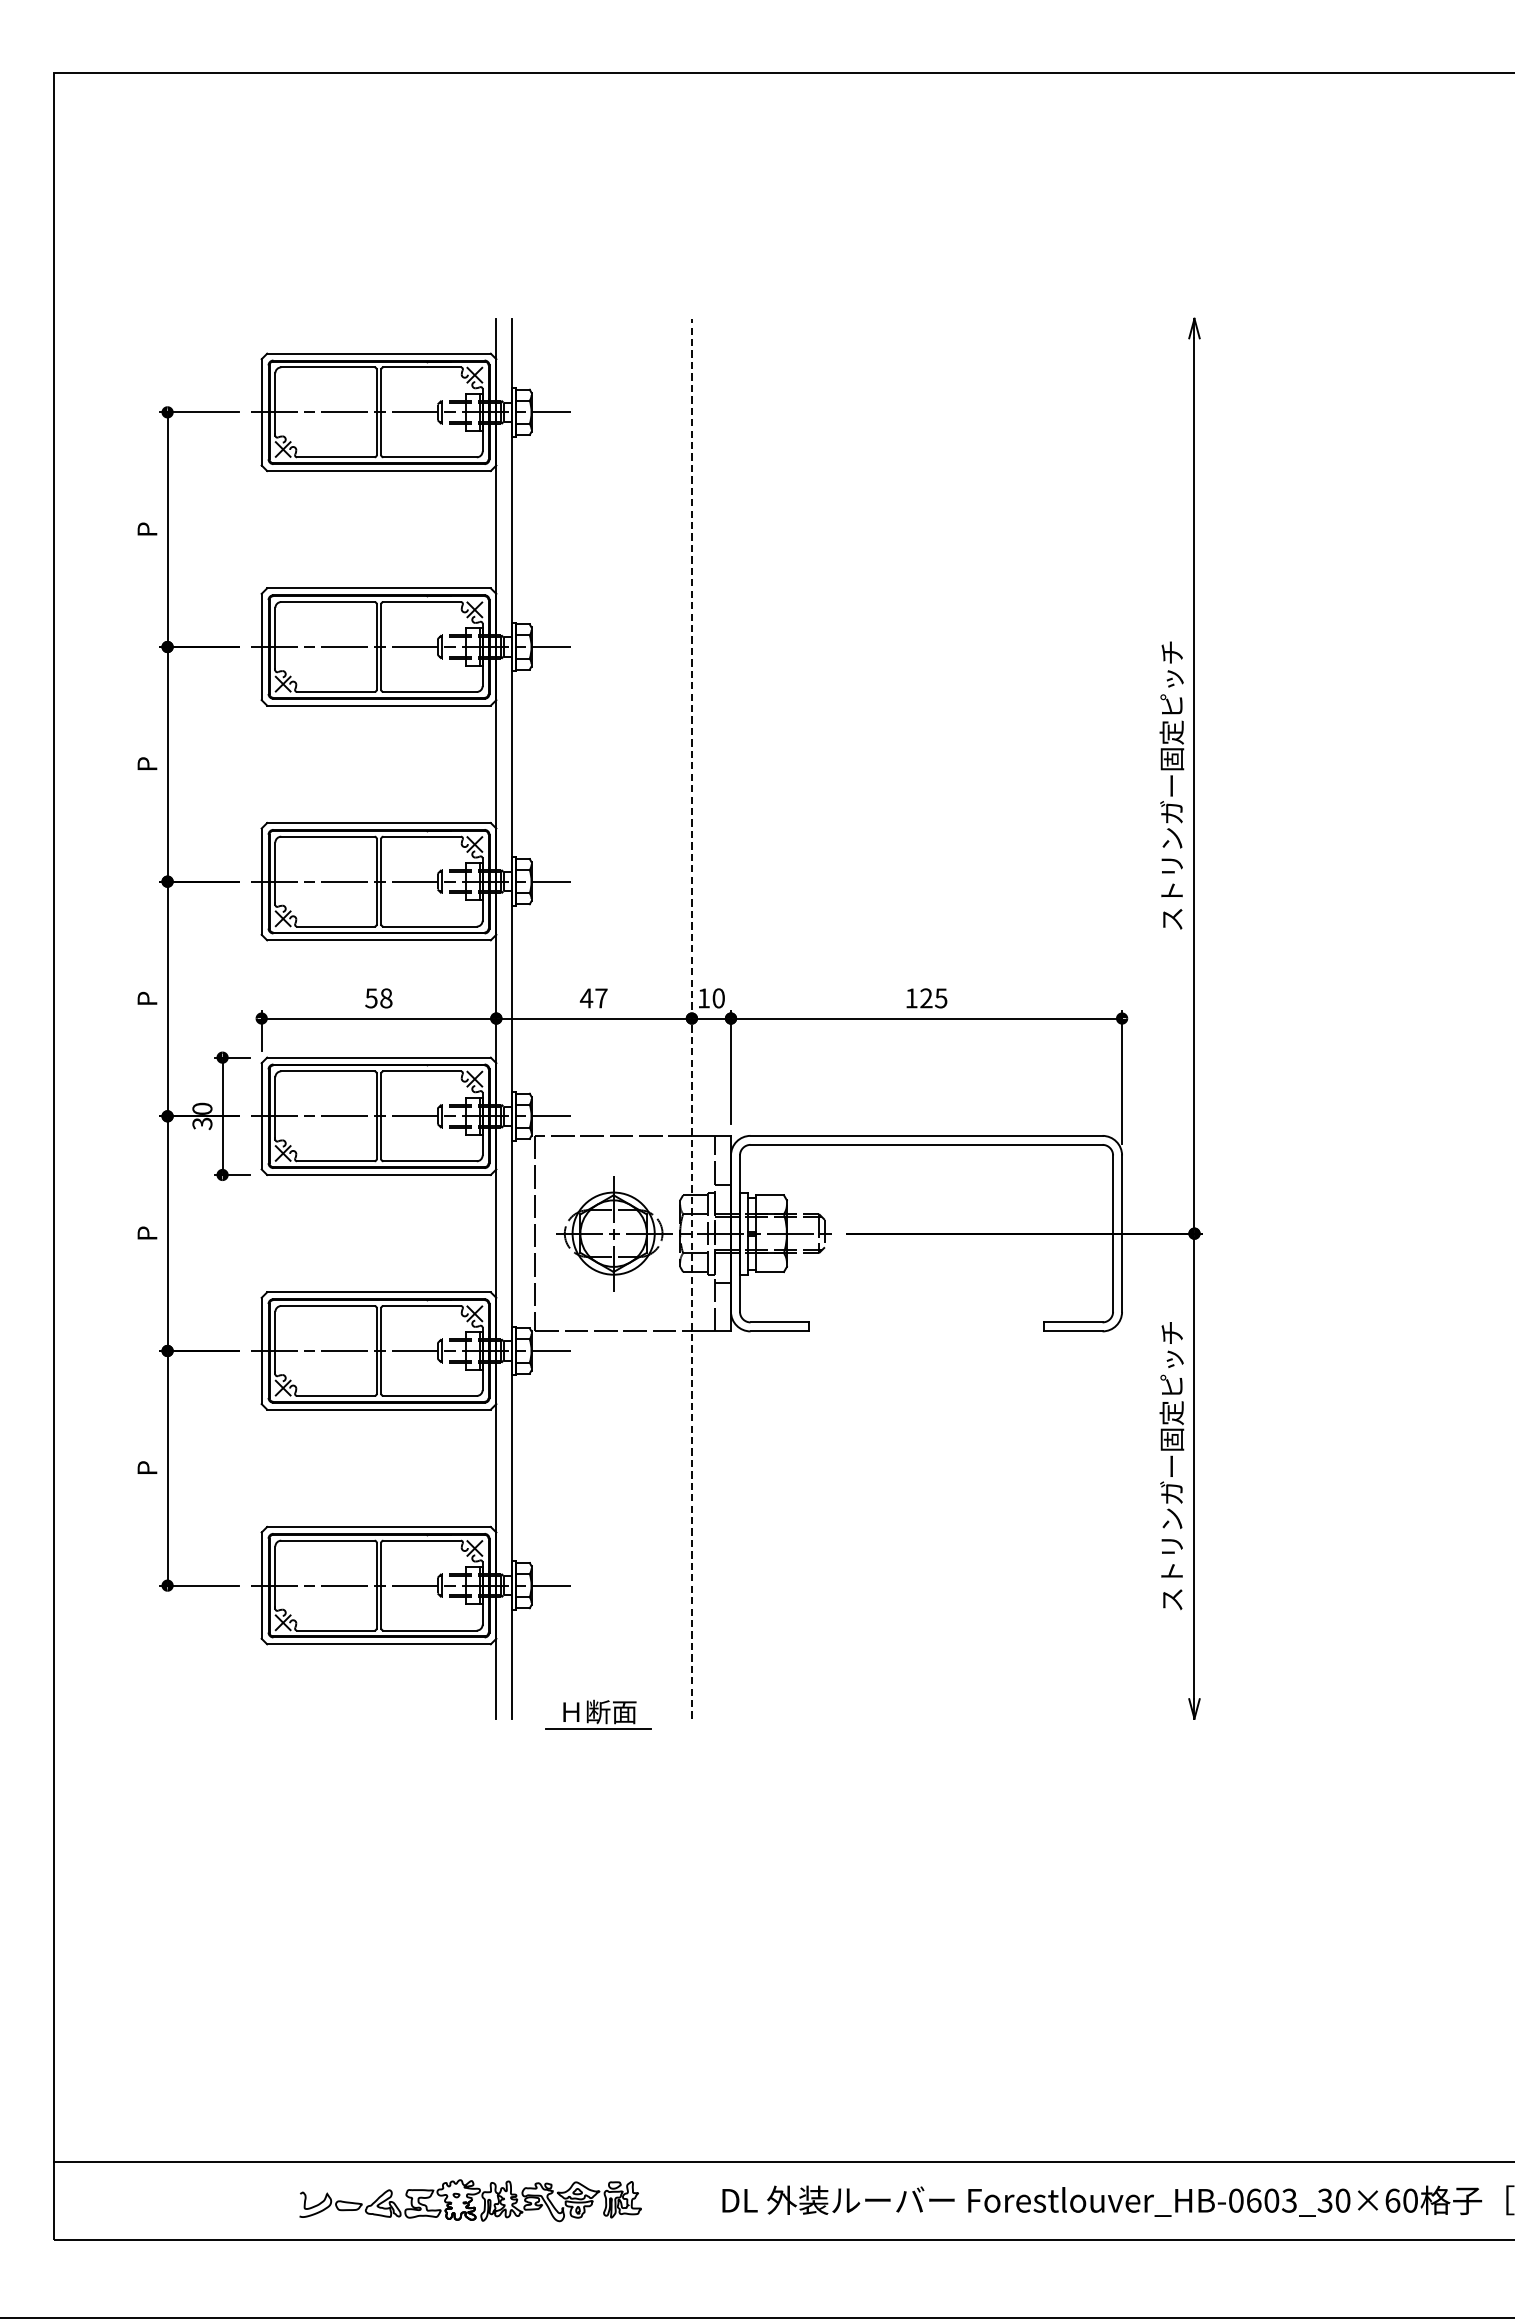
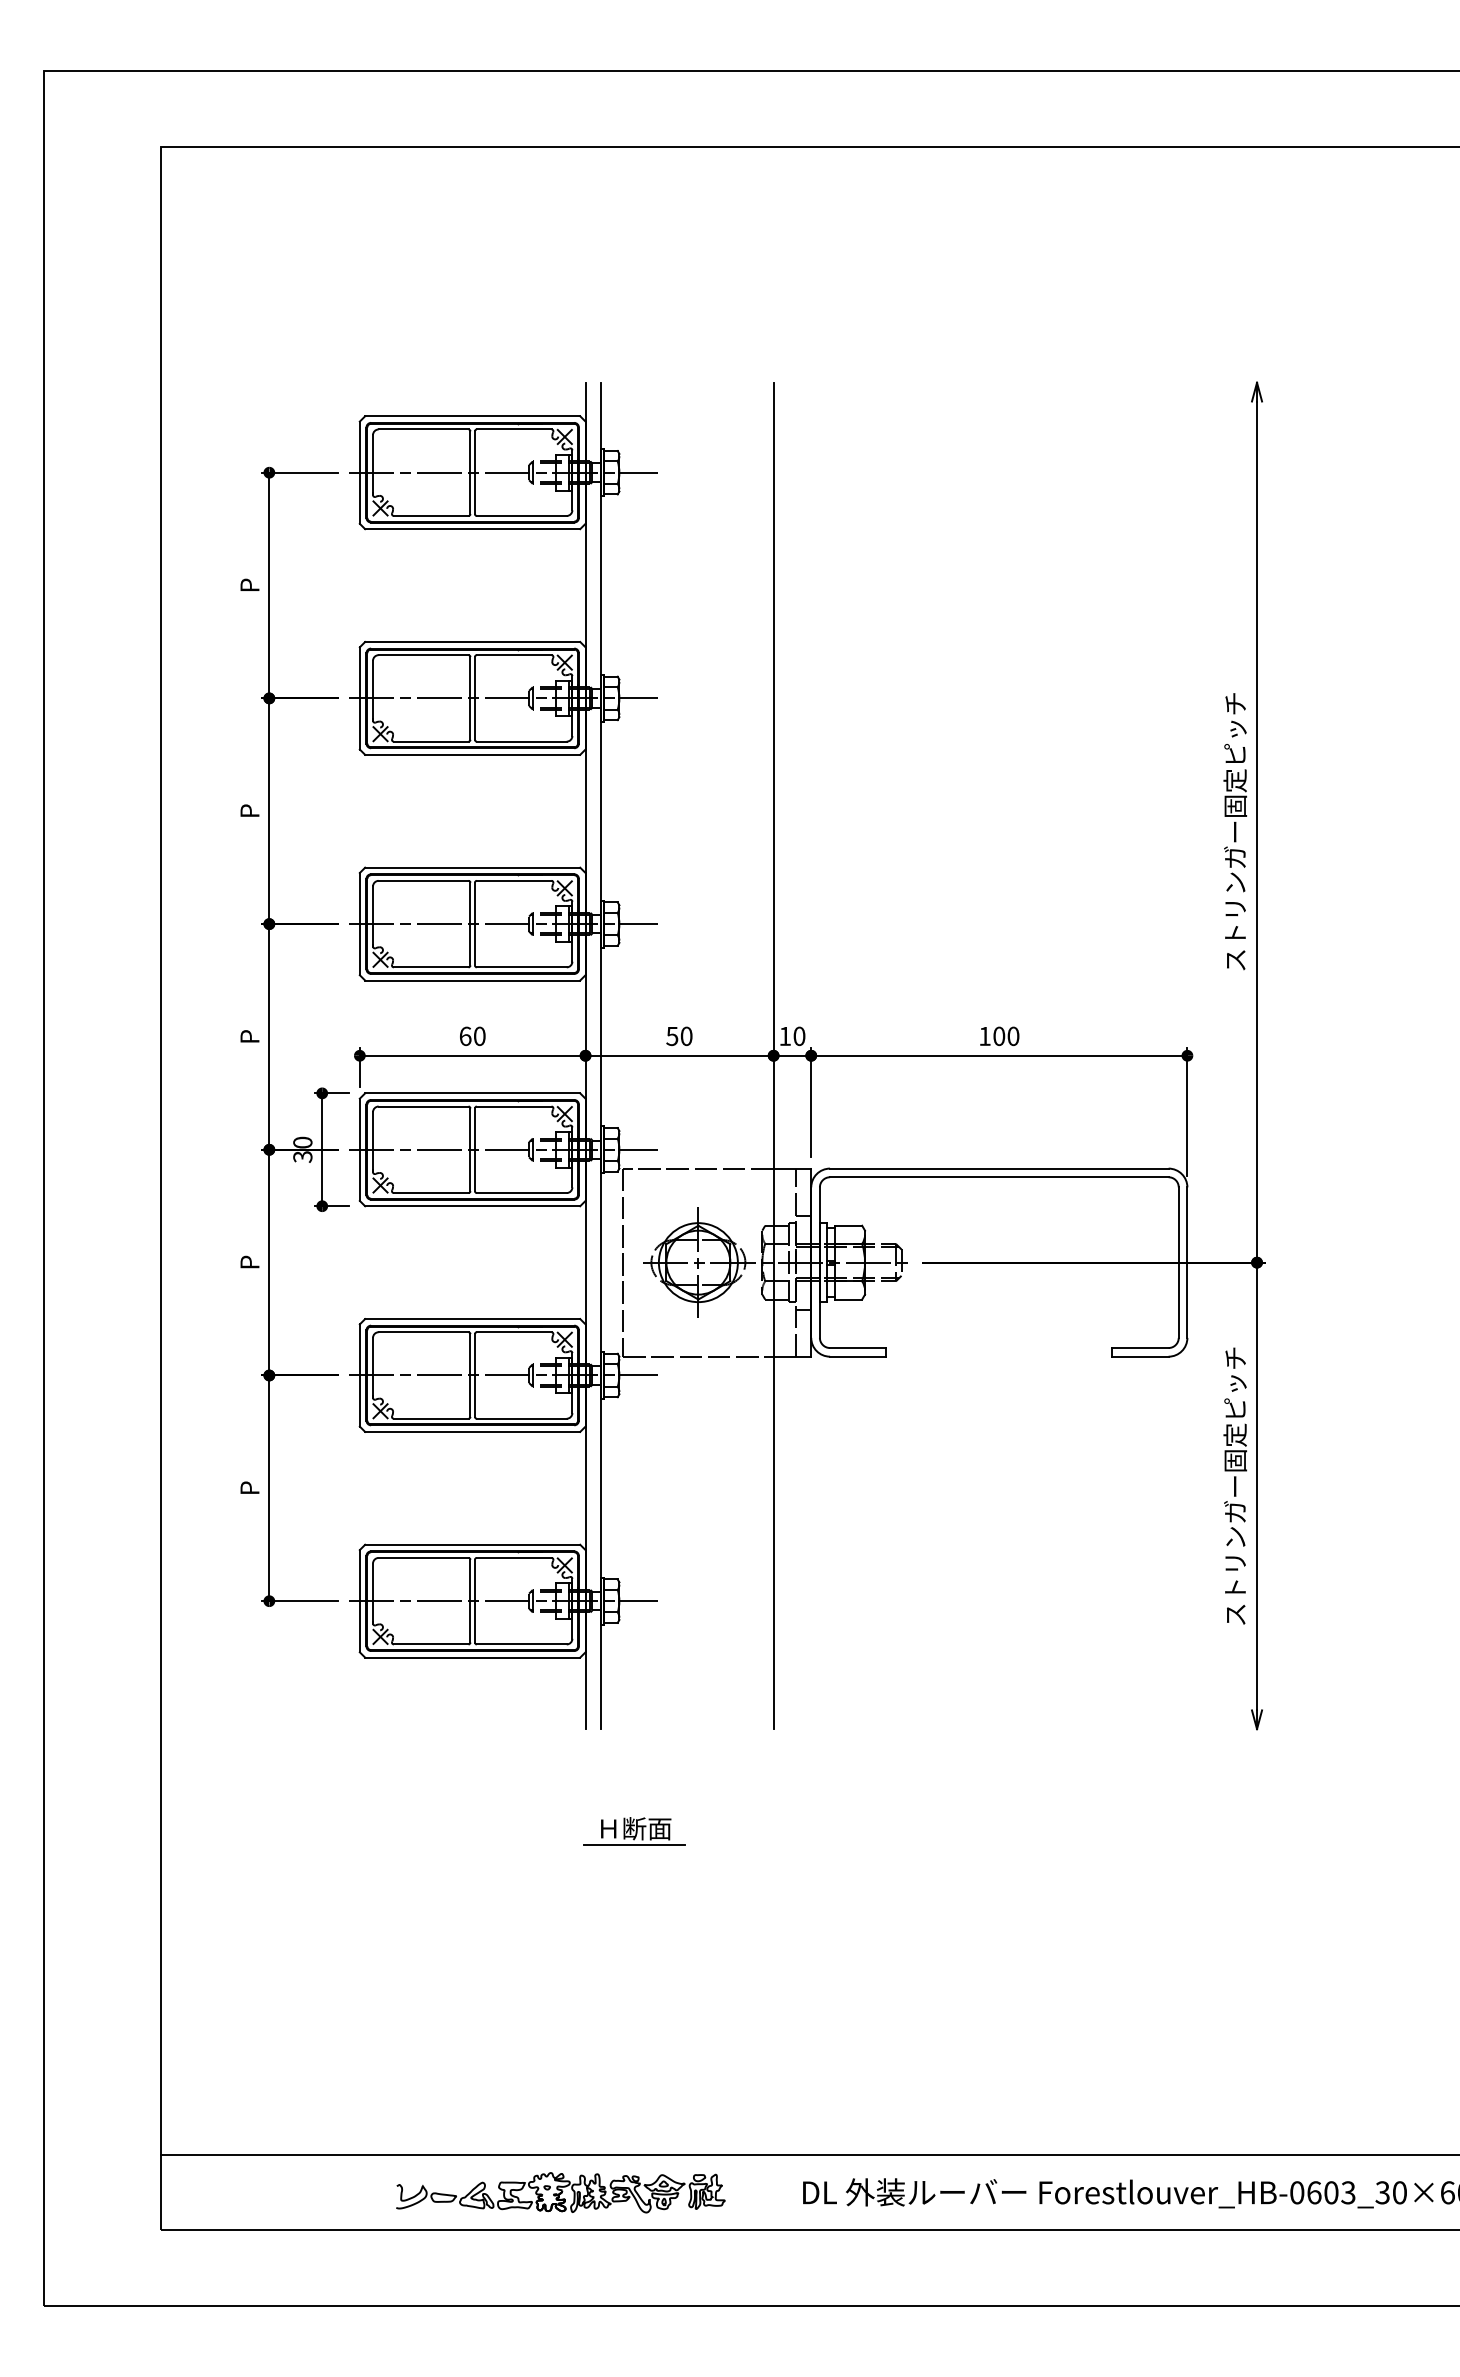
text: (378, 998) -> (472, 1036), 58 -> 60
text: (592, 998) -> (678, 1036), 47 -> 50
text: (934, 998) -> (1006, 1036), 125 -> 100
line: (691, 1018) -> (773, 1055), dashed -> solid
part: (598, 1714) -> (634, 1831), moved

